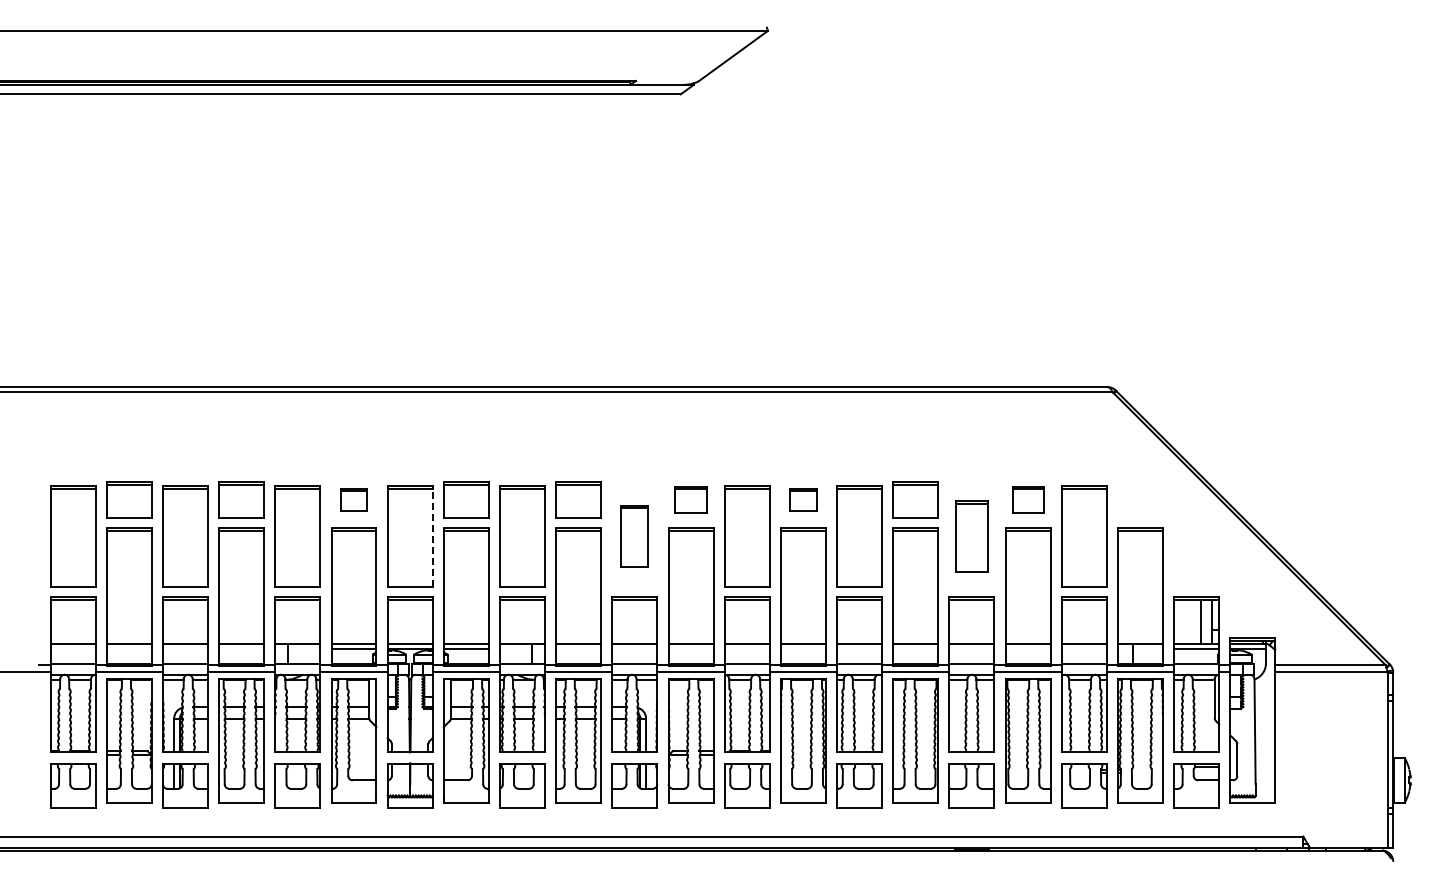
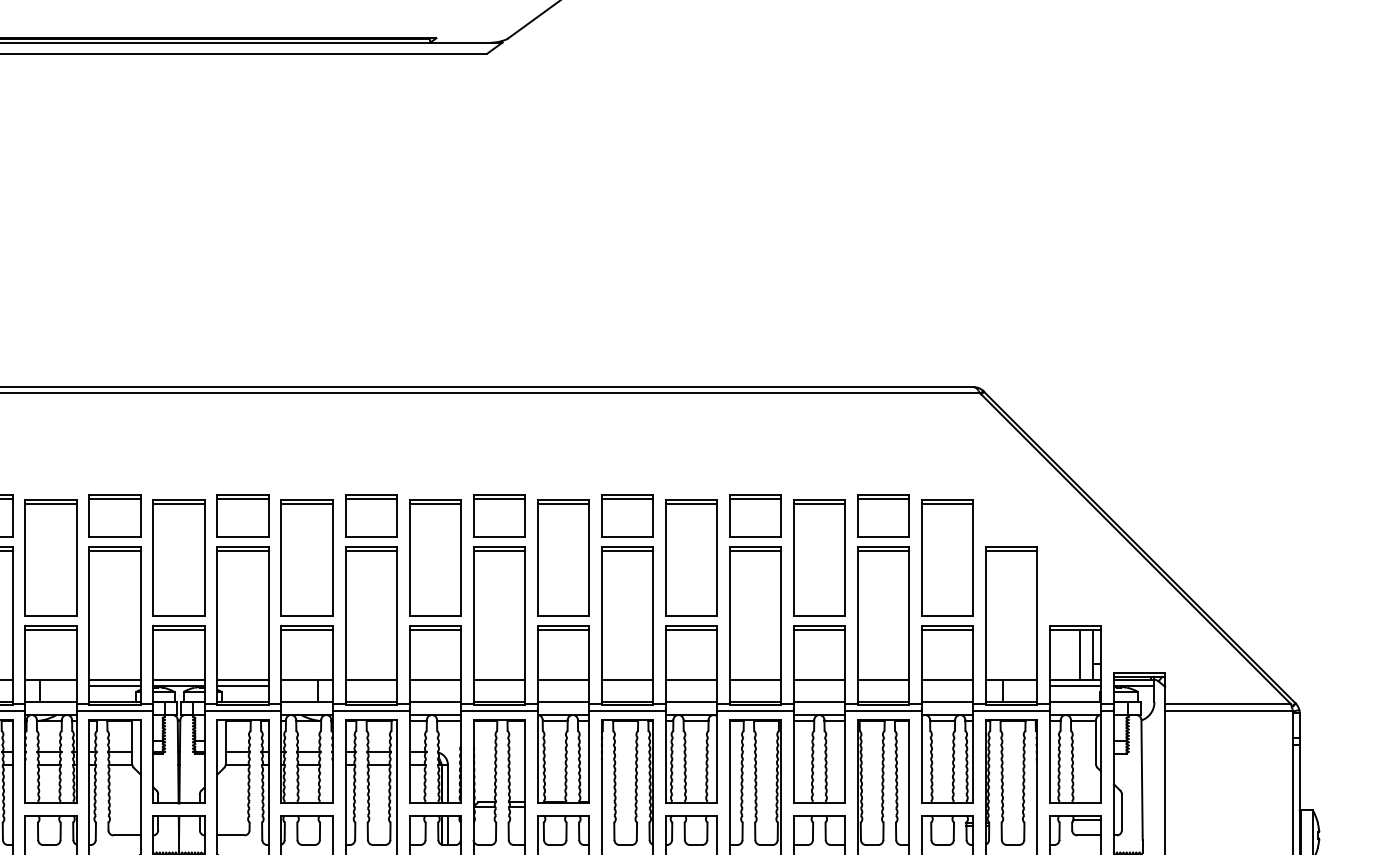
part: (353, 499) -> (114, 515), size x1.67
part: (691, 499) -> (499, 515), size x1.43
part: (803, 499) -> (627, 515), size x1.67
part: (1028, 499) -> (883, 515), size x1.43
line: (432, 536) -> (204, 557), dashed -> solid
part: (634, 536) -> (434, 557), size x1.67
part: (971, 536) -> (818, 557), size x1.43

